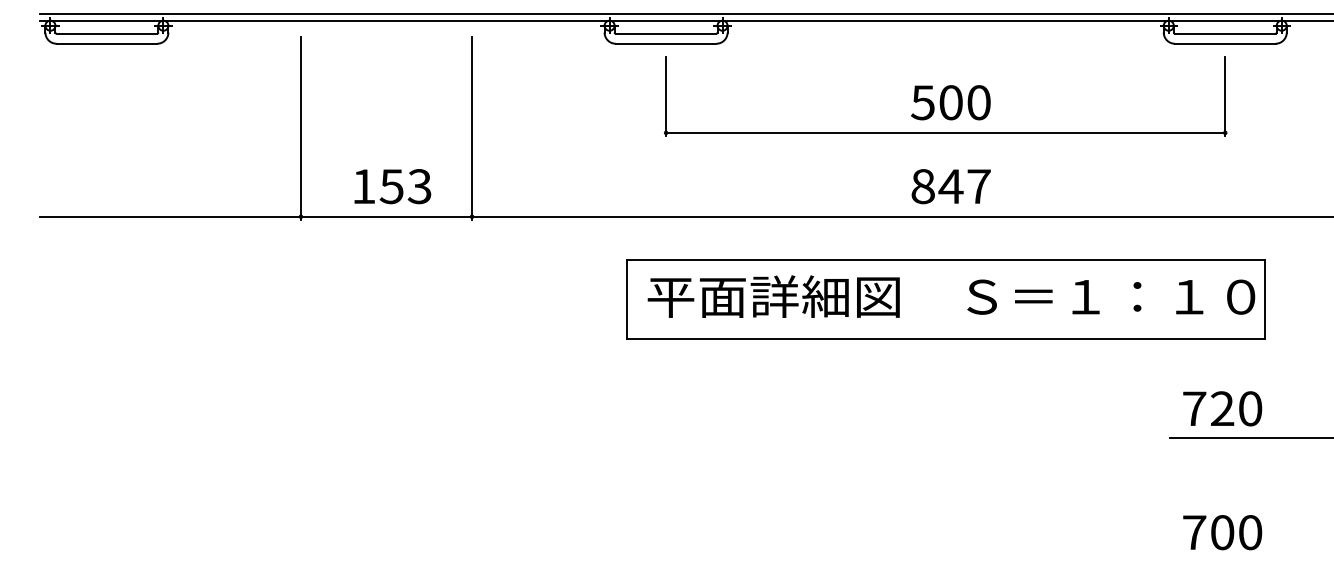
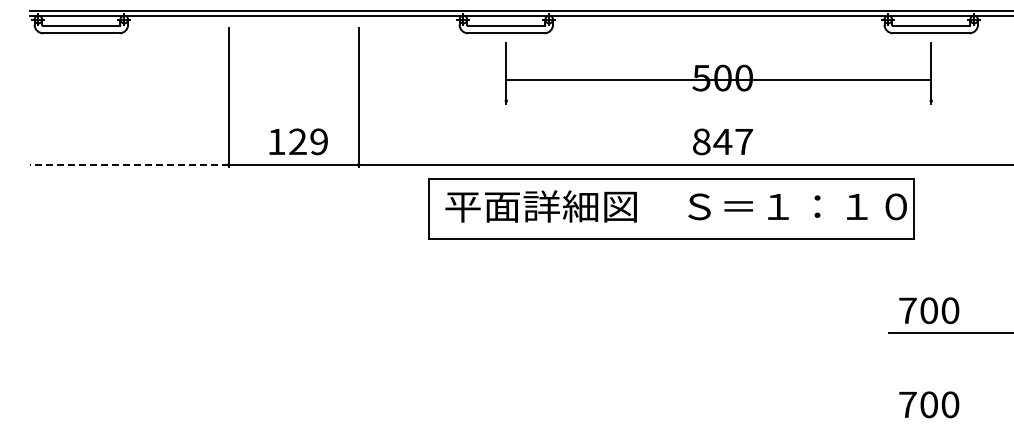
line: (945, 133) -> (718, 80), moved
text: (404, 186) -> (307, 141), 153 -> 129
line: (170, 216) -> (129, 164), solid -> dashed
part: (945, 299) -> (671, 208), moved
text: (1221, 408) -> (928, 310), 720 -> 700

